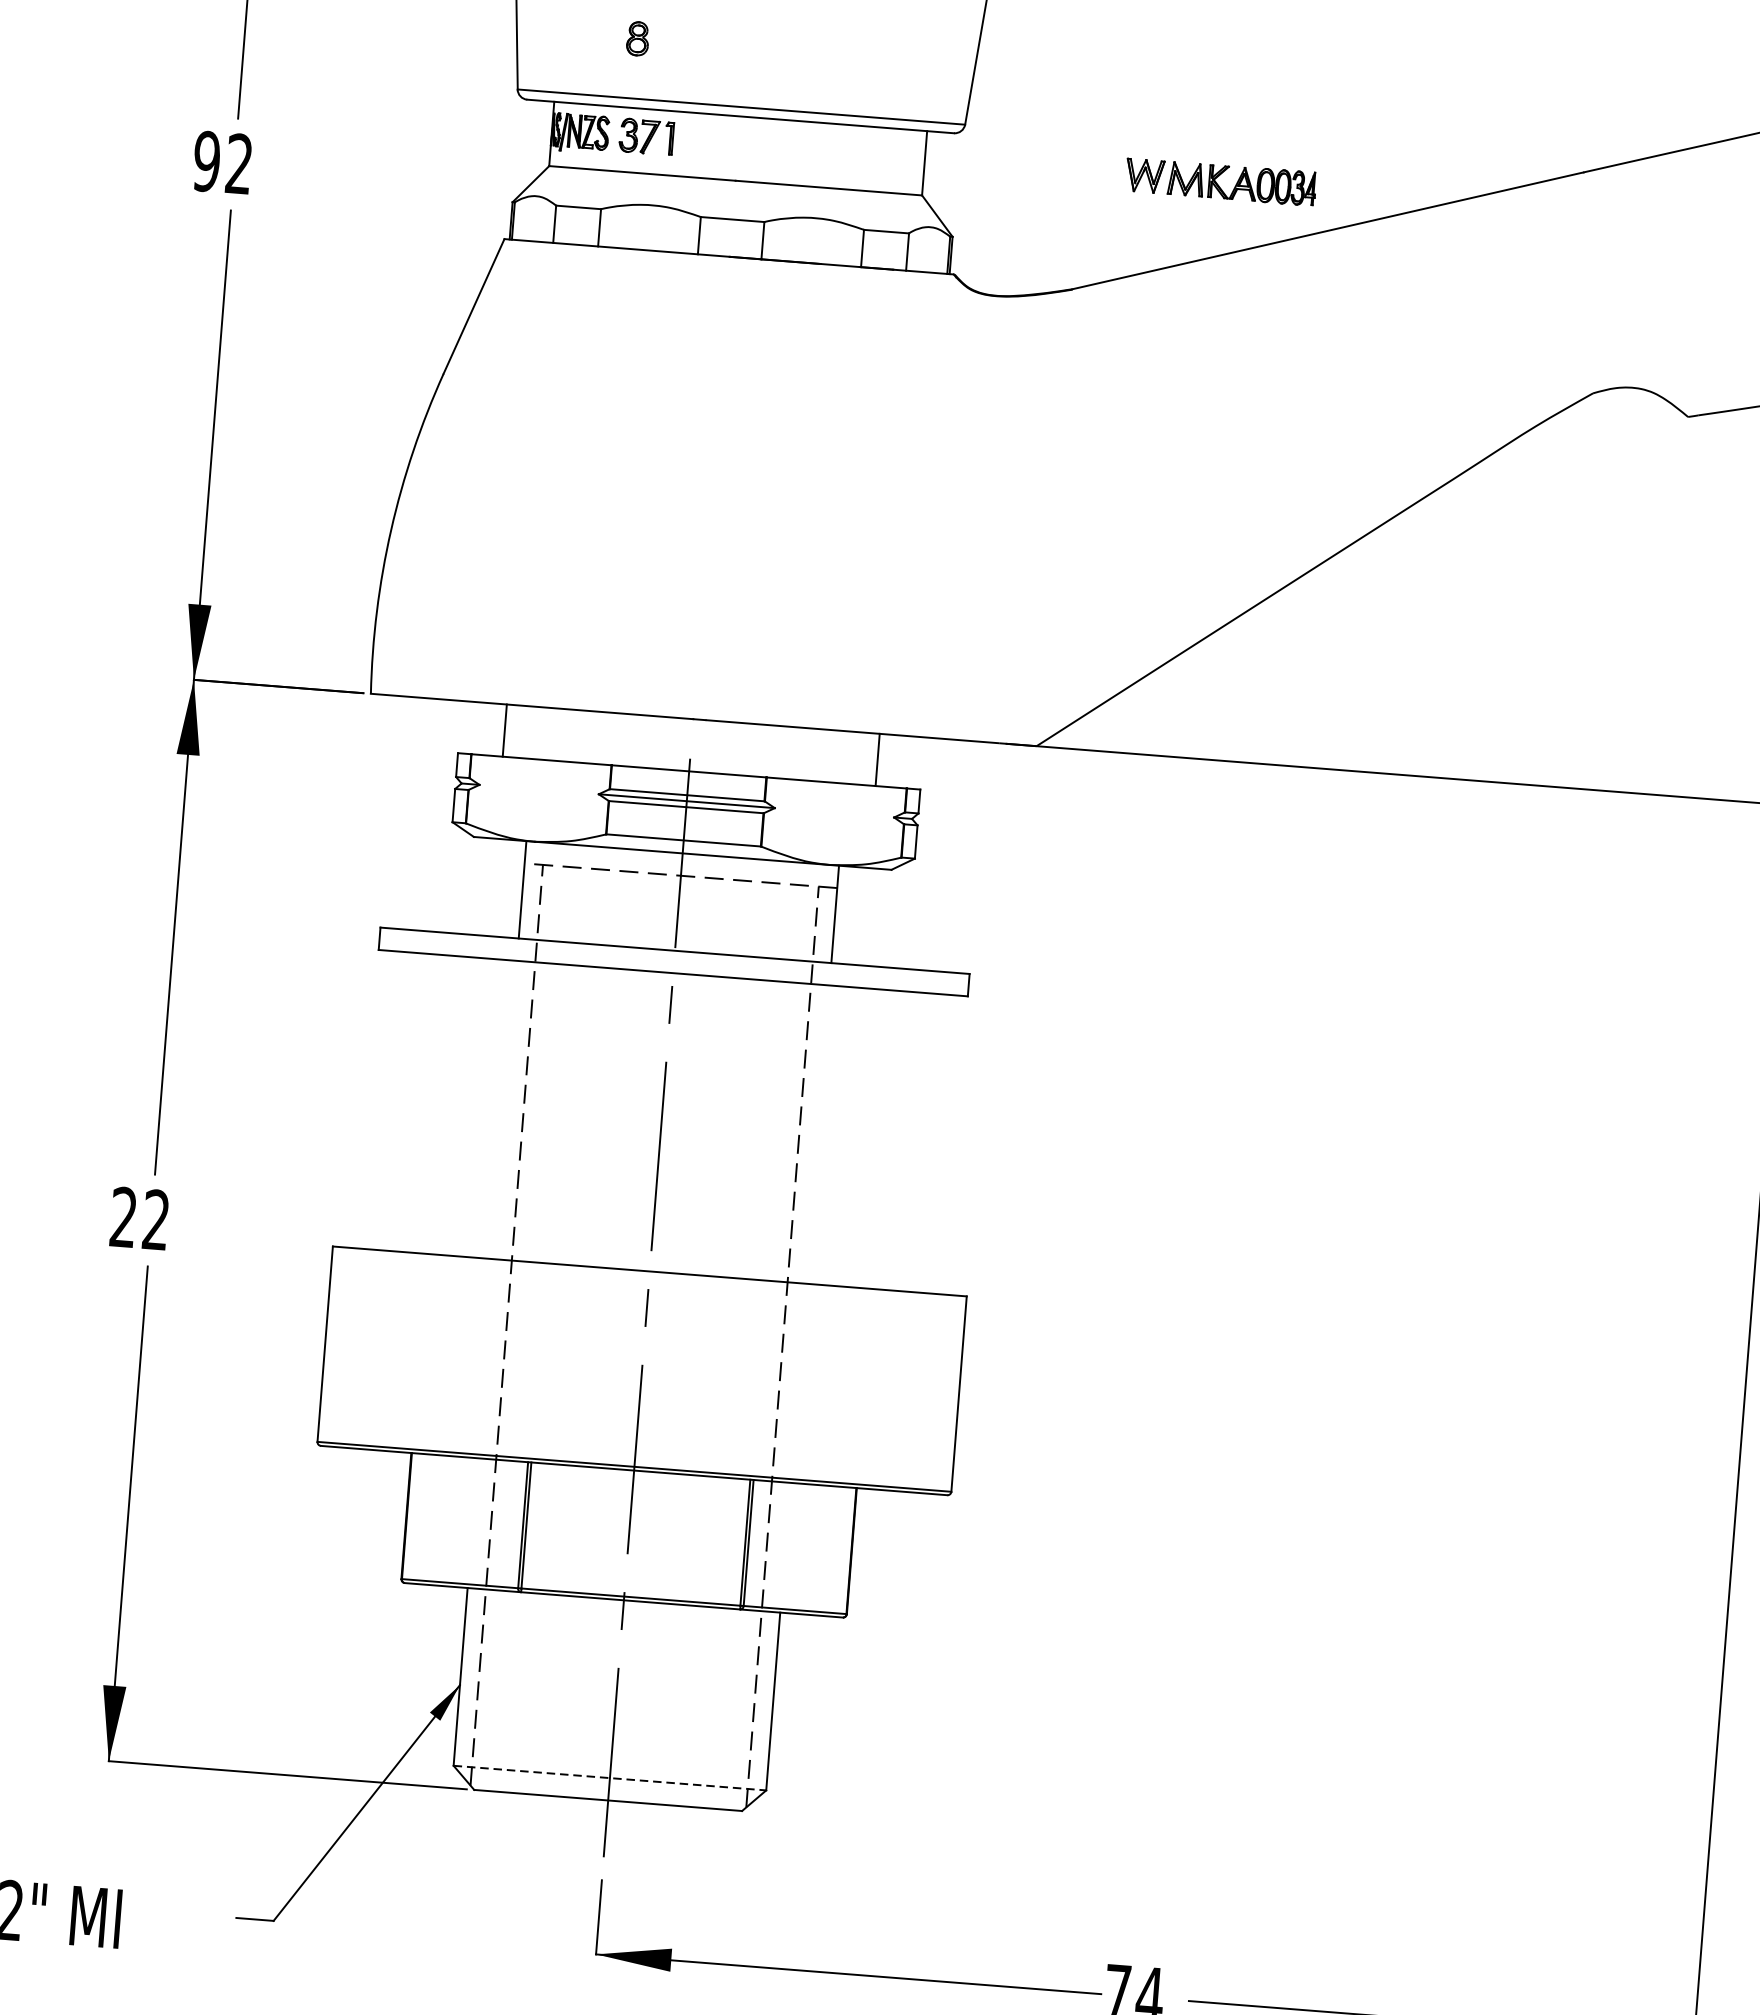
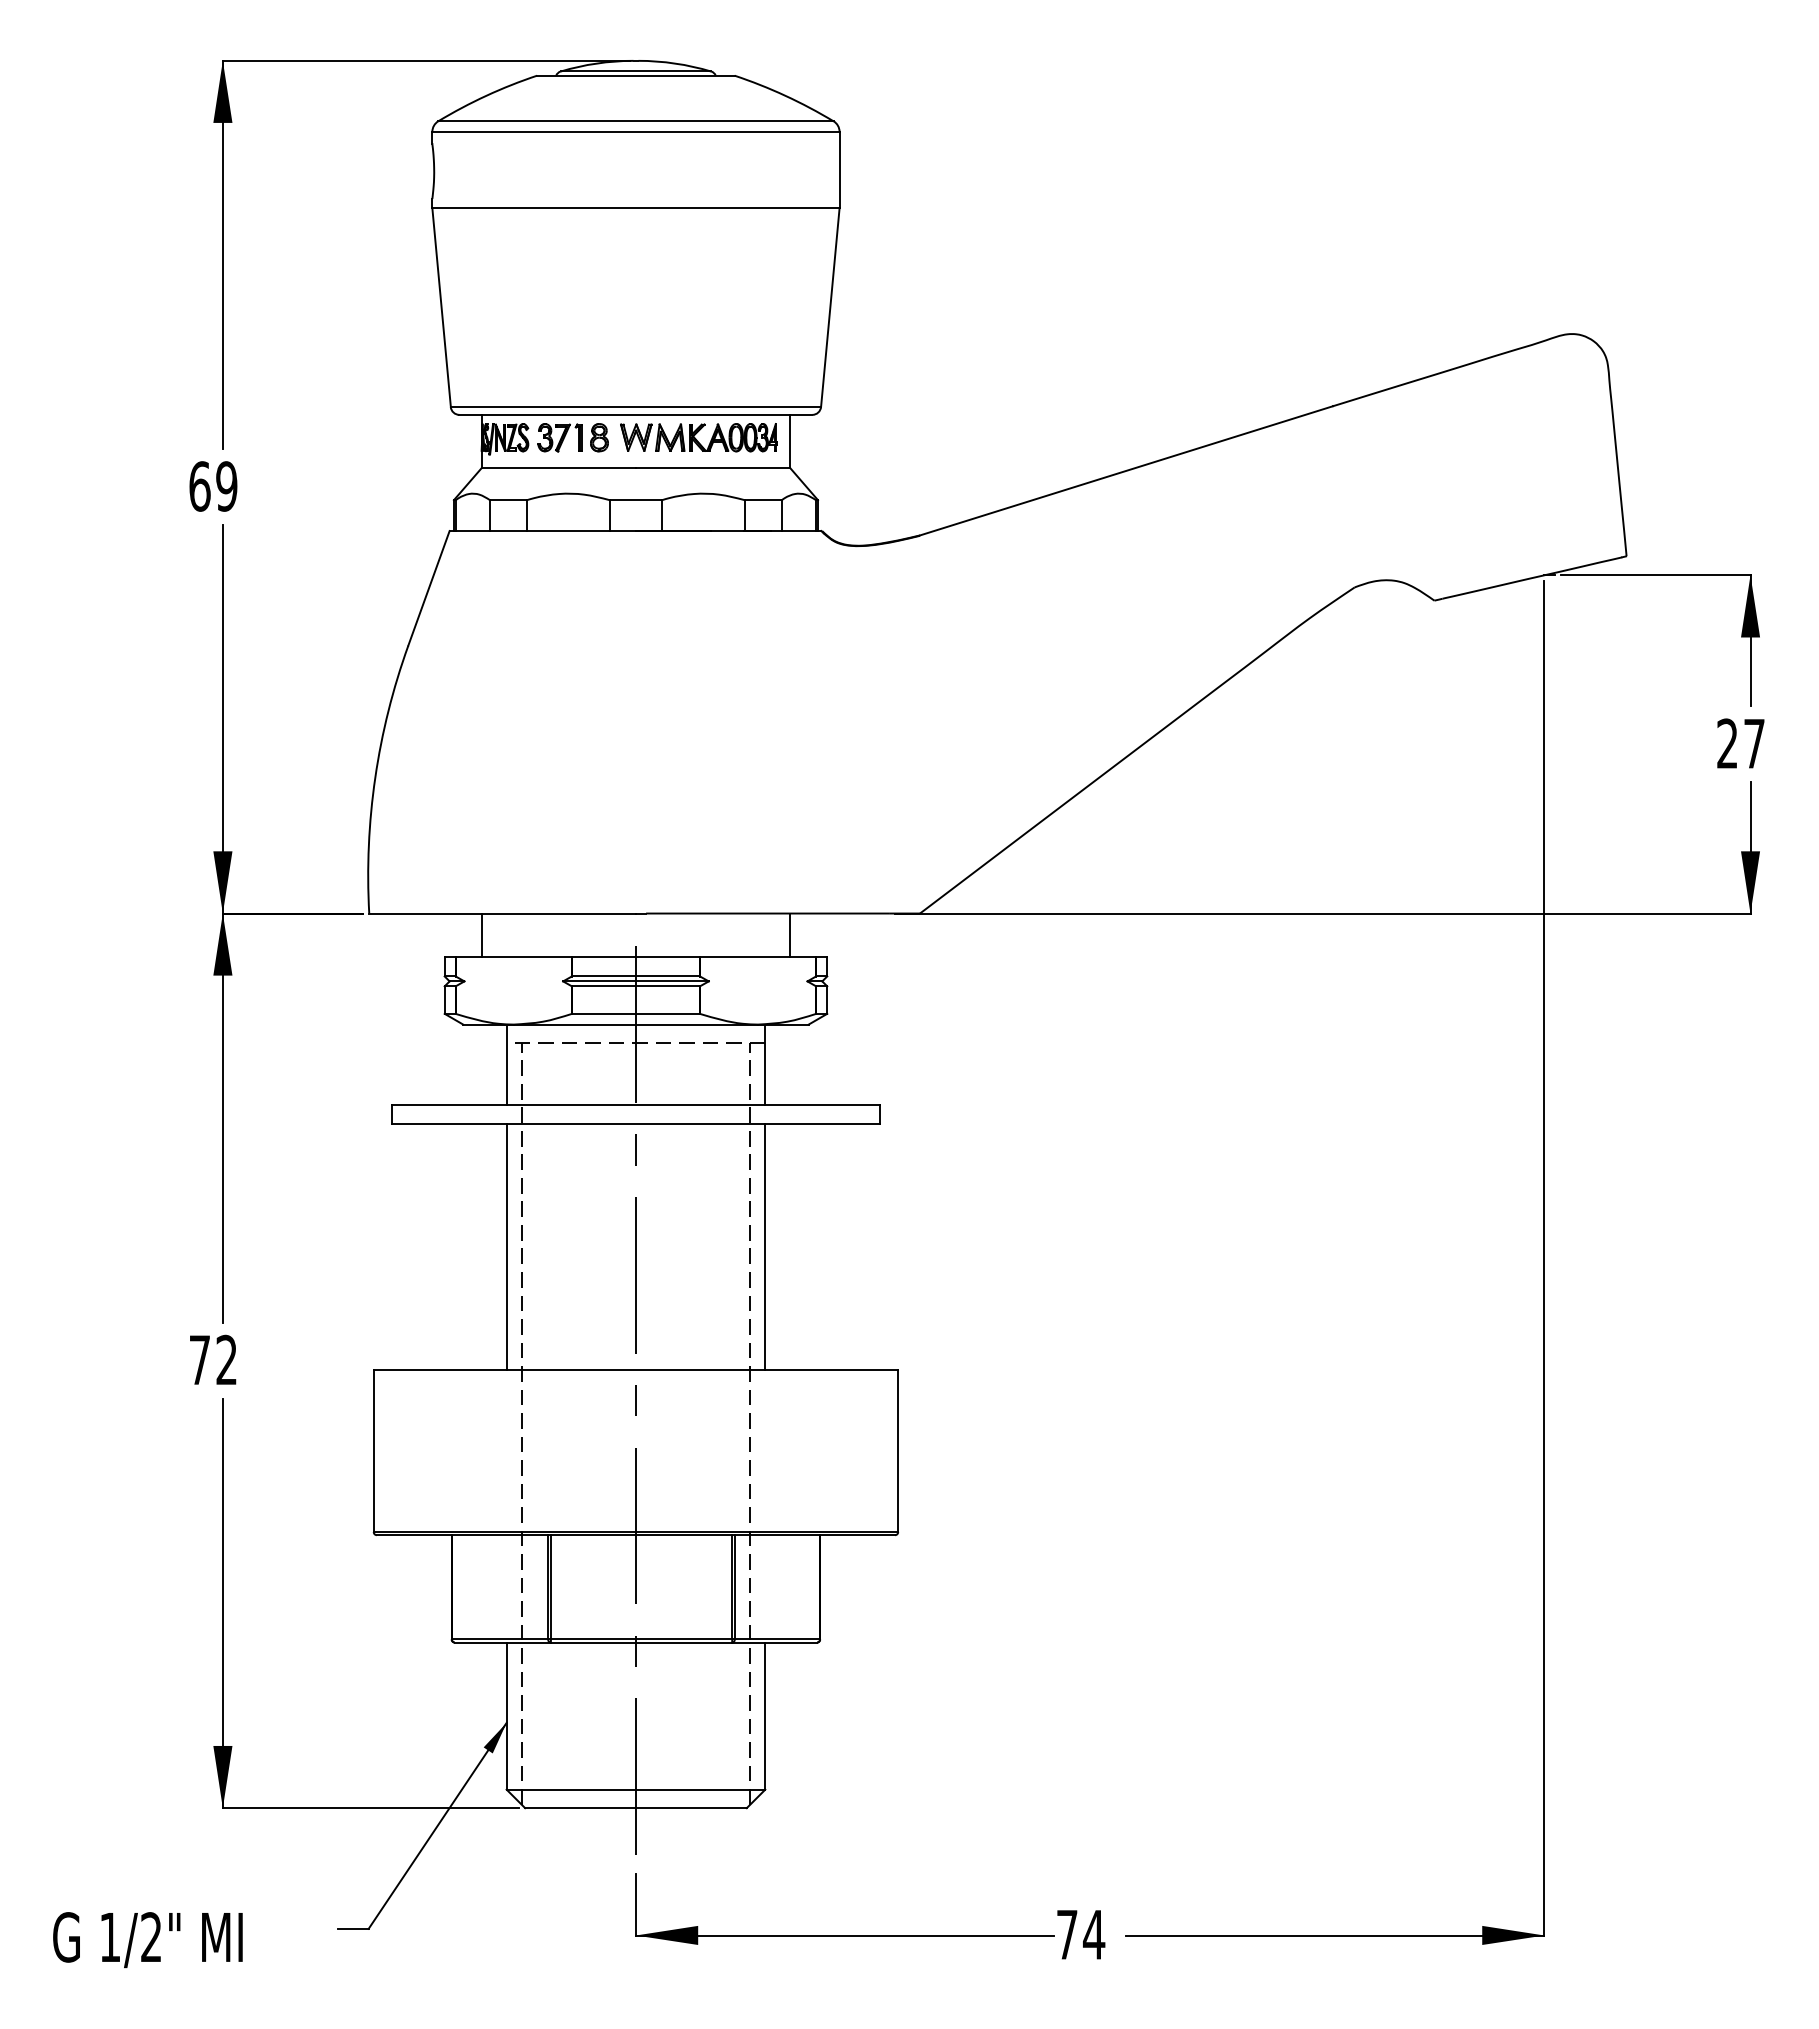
part: (638, 38) -> (599, 437), moved
text: (223, 162) -> (213, 486), 92 -> 69
part: (1220, 181) -> (698, 437), moved
line: (505, 1109) -> (506, 1246), added
line: (818, 1133) -> (765, 1246), added
text: (123, 1216) -> (199, 1359), 22 -> 72
line: (610, 1777) -> (636, 1789), dashed -> solid

